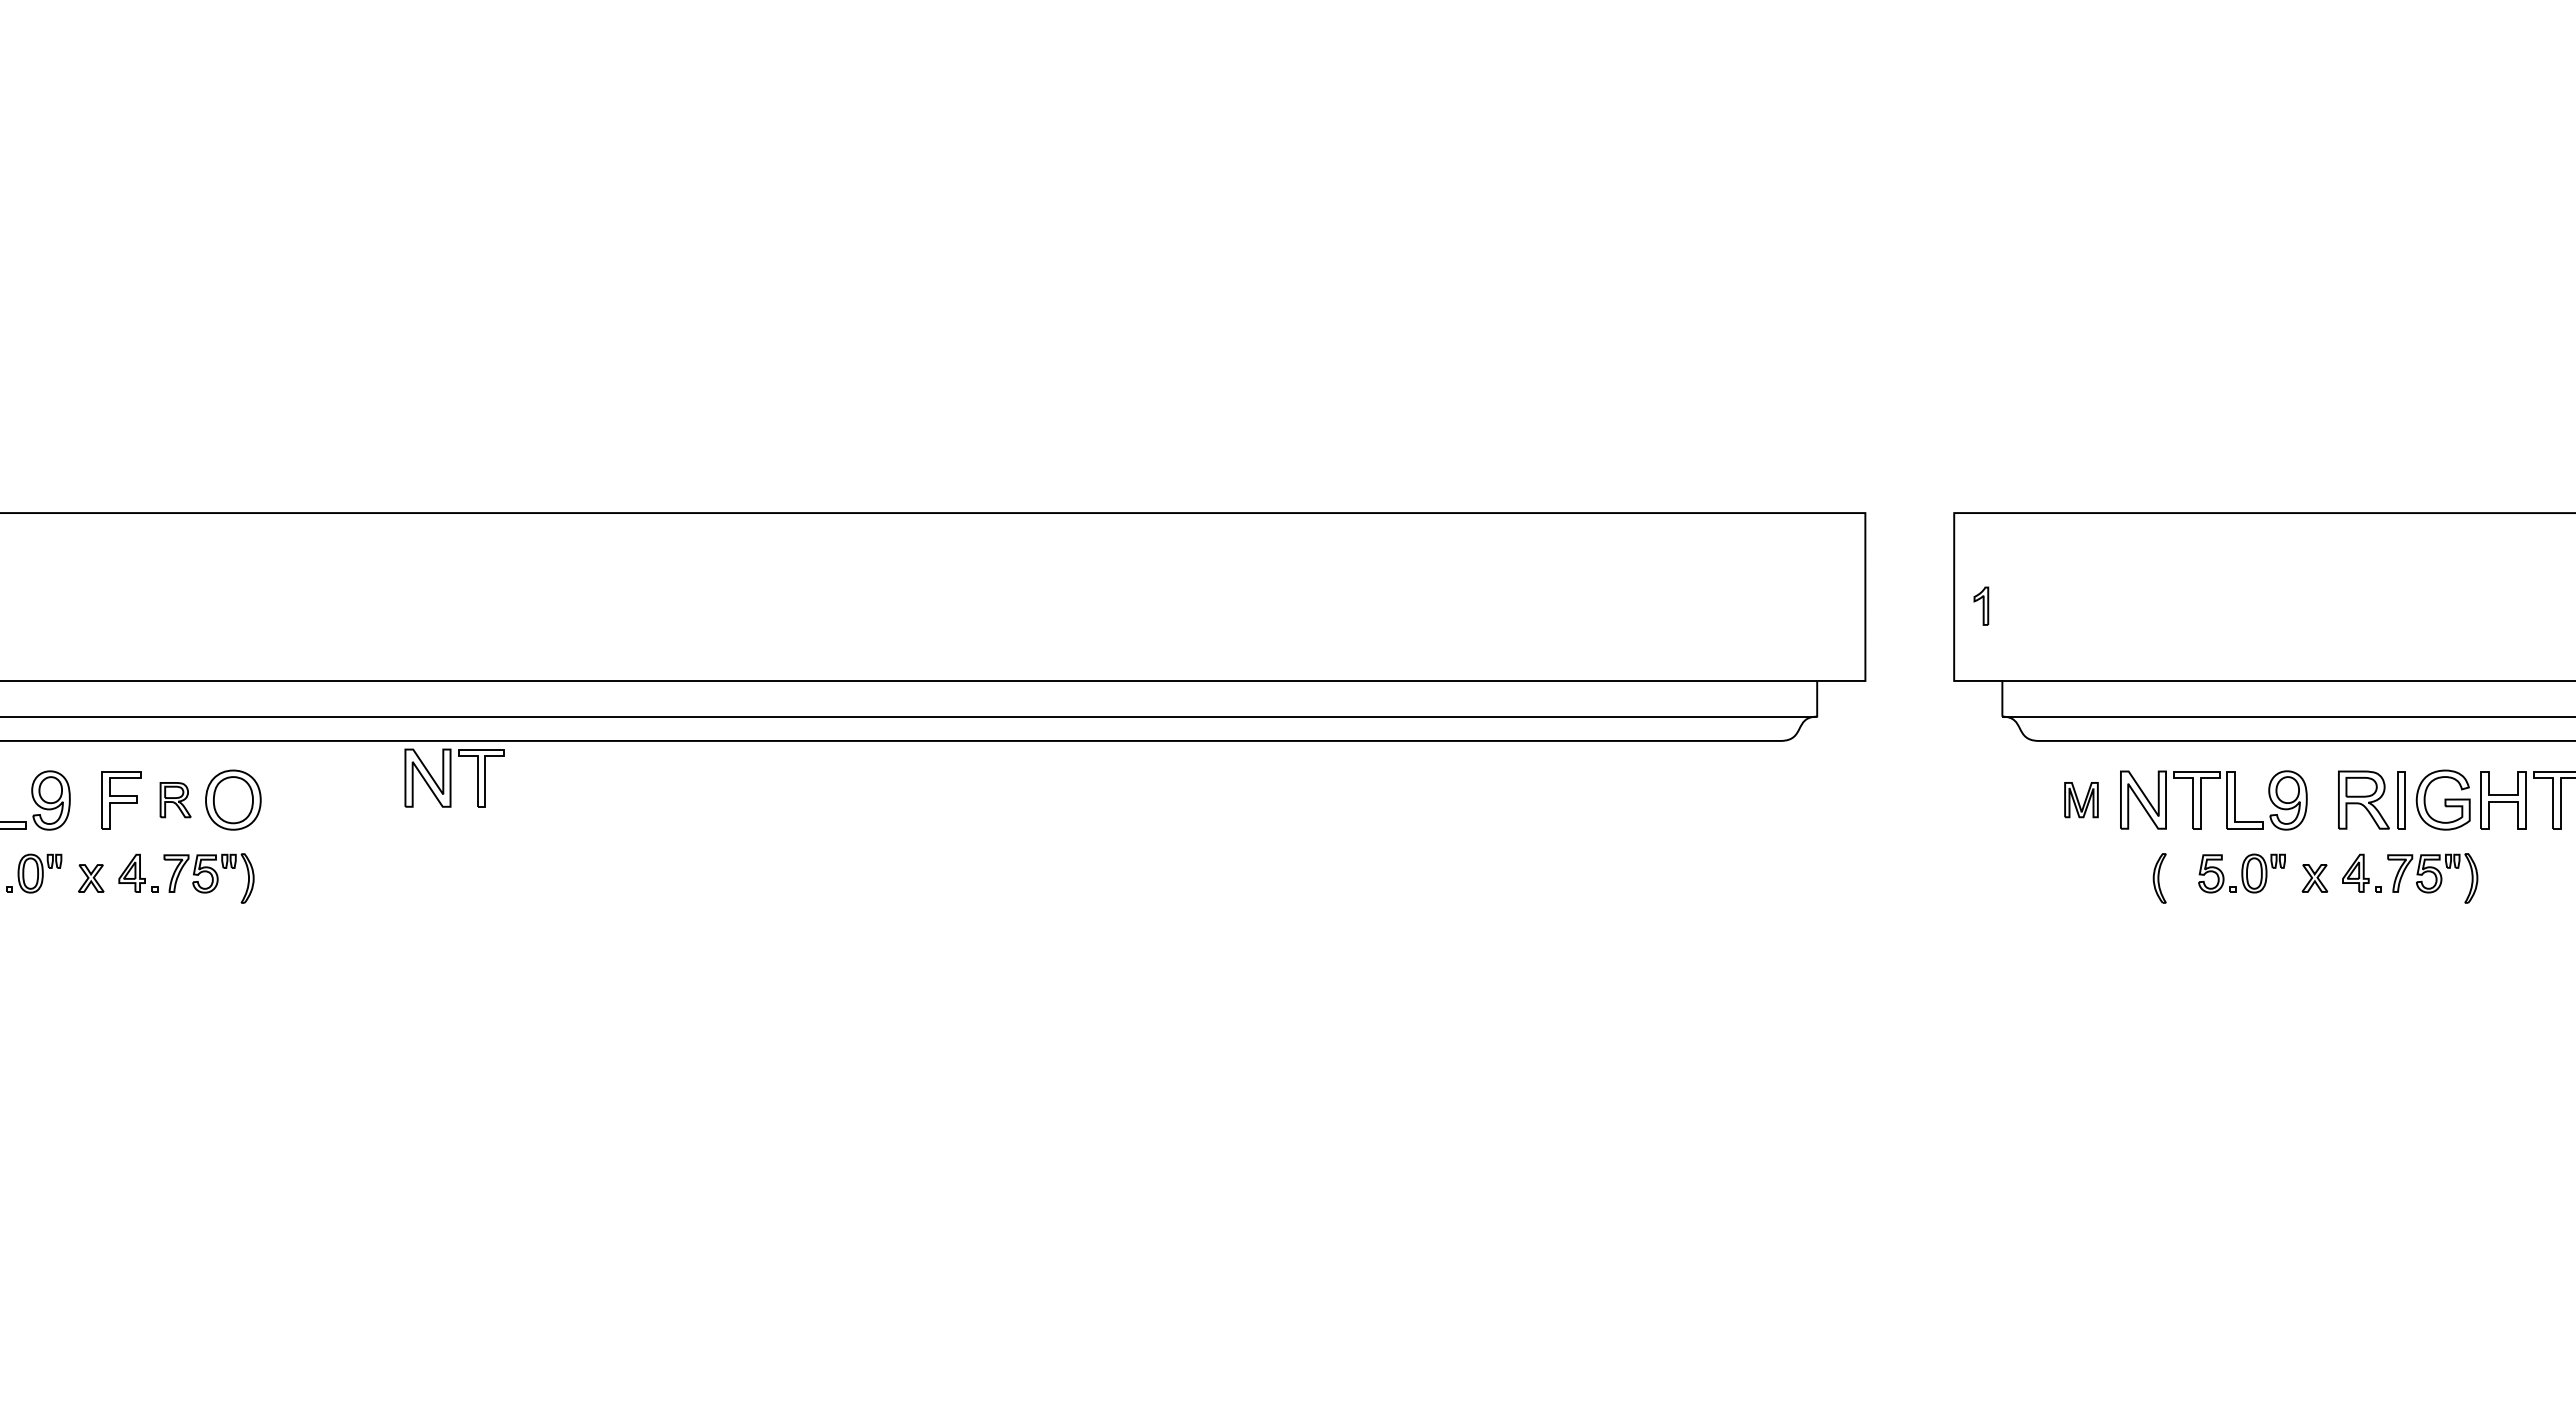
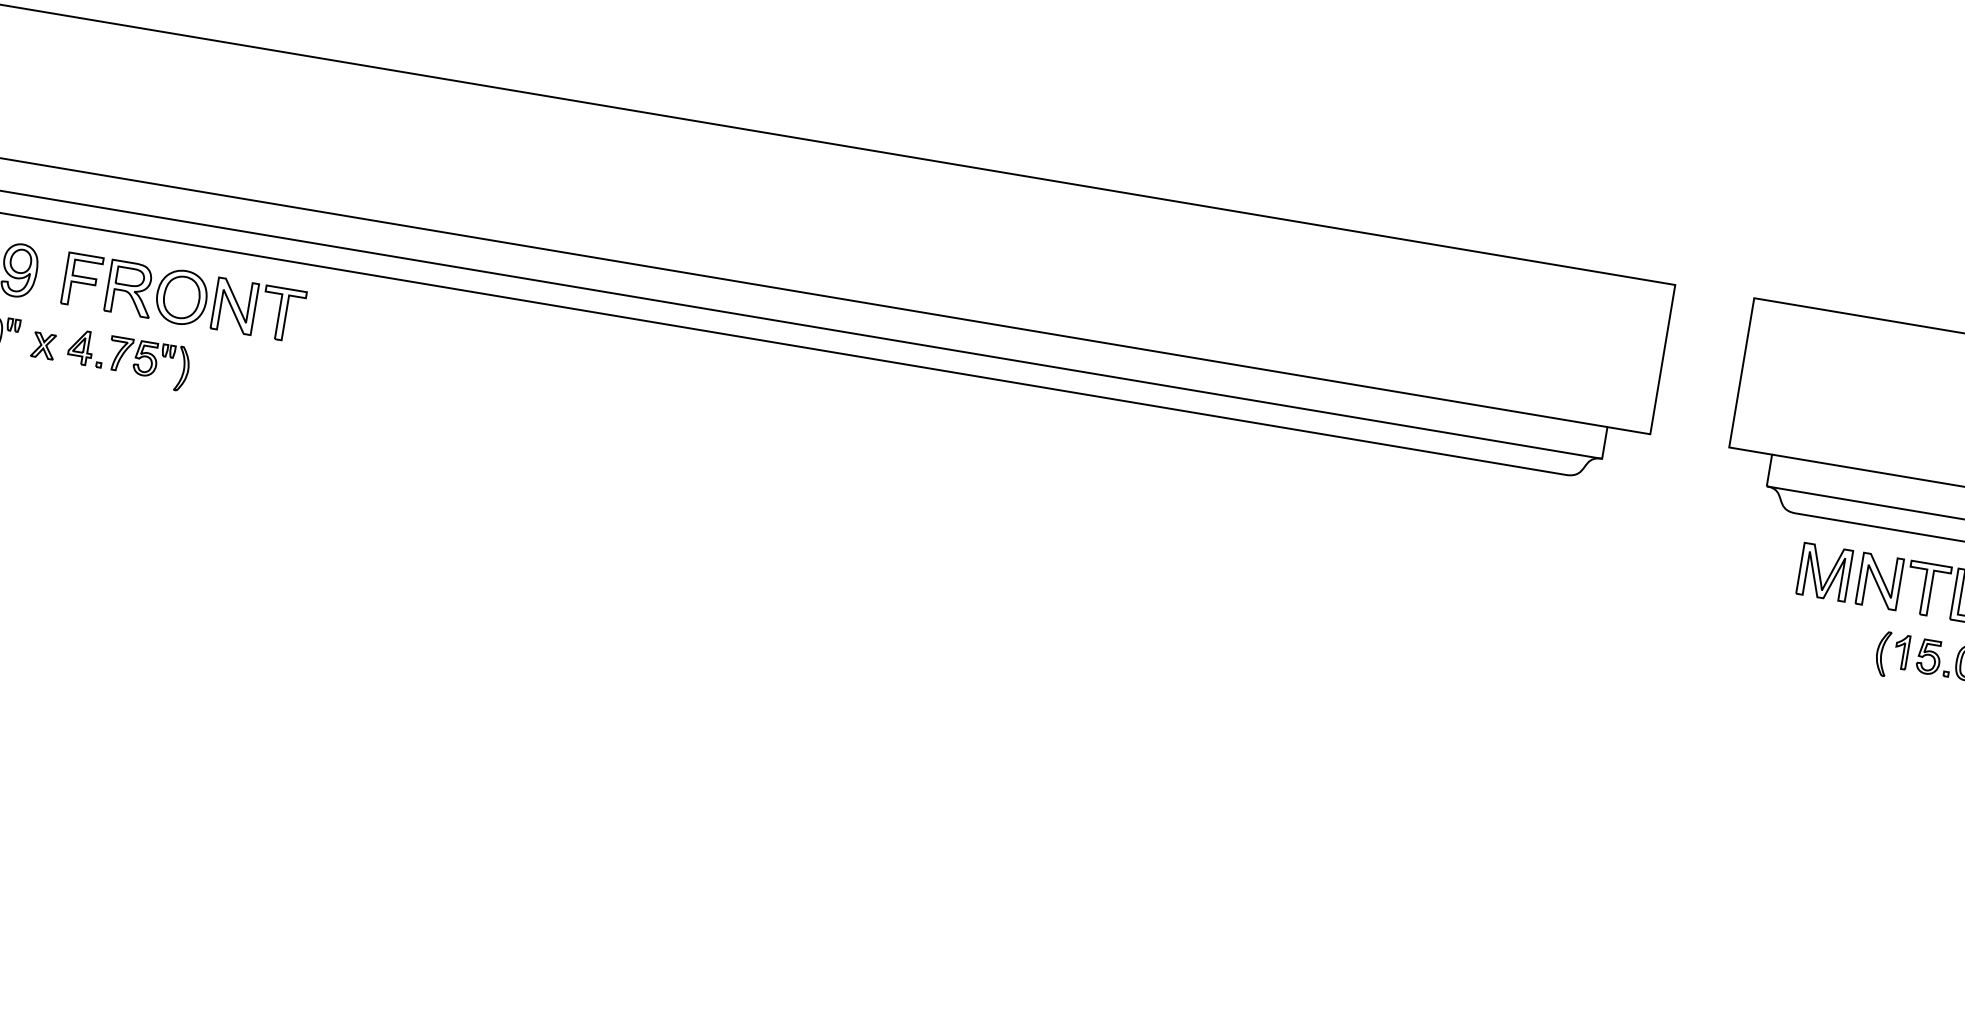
part: (1981, 605) -> (1901, 651), moved
part: (454, 777) -> (258, 309), moved
part: (175, 799) -> (130, 288), size x1.67
part: (2081, 799) -> (1824, 571), size x1.67

